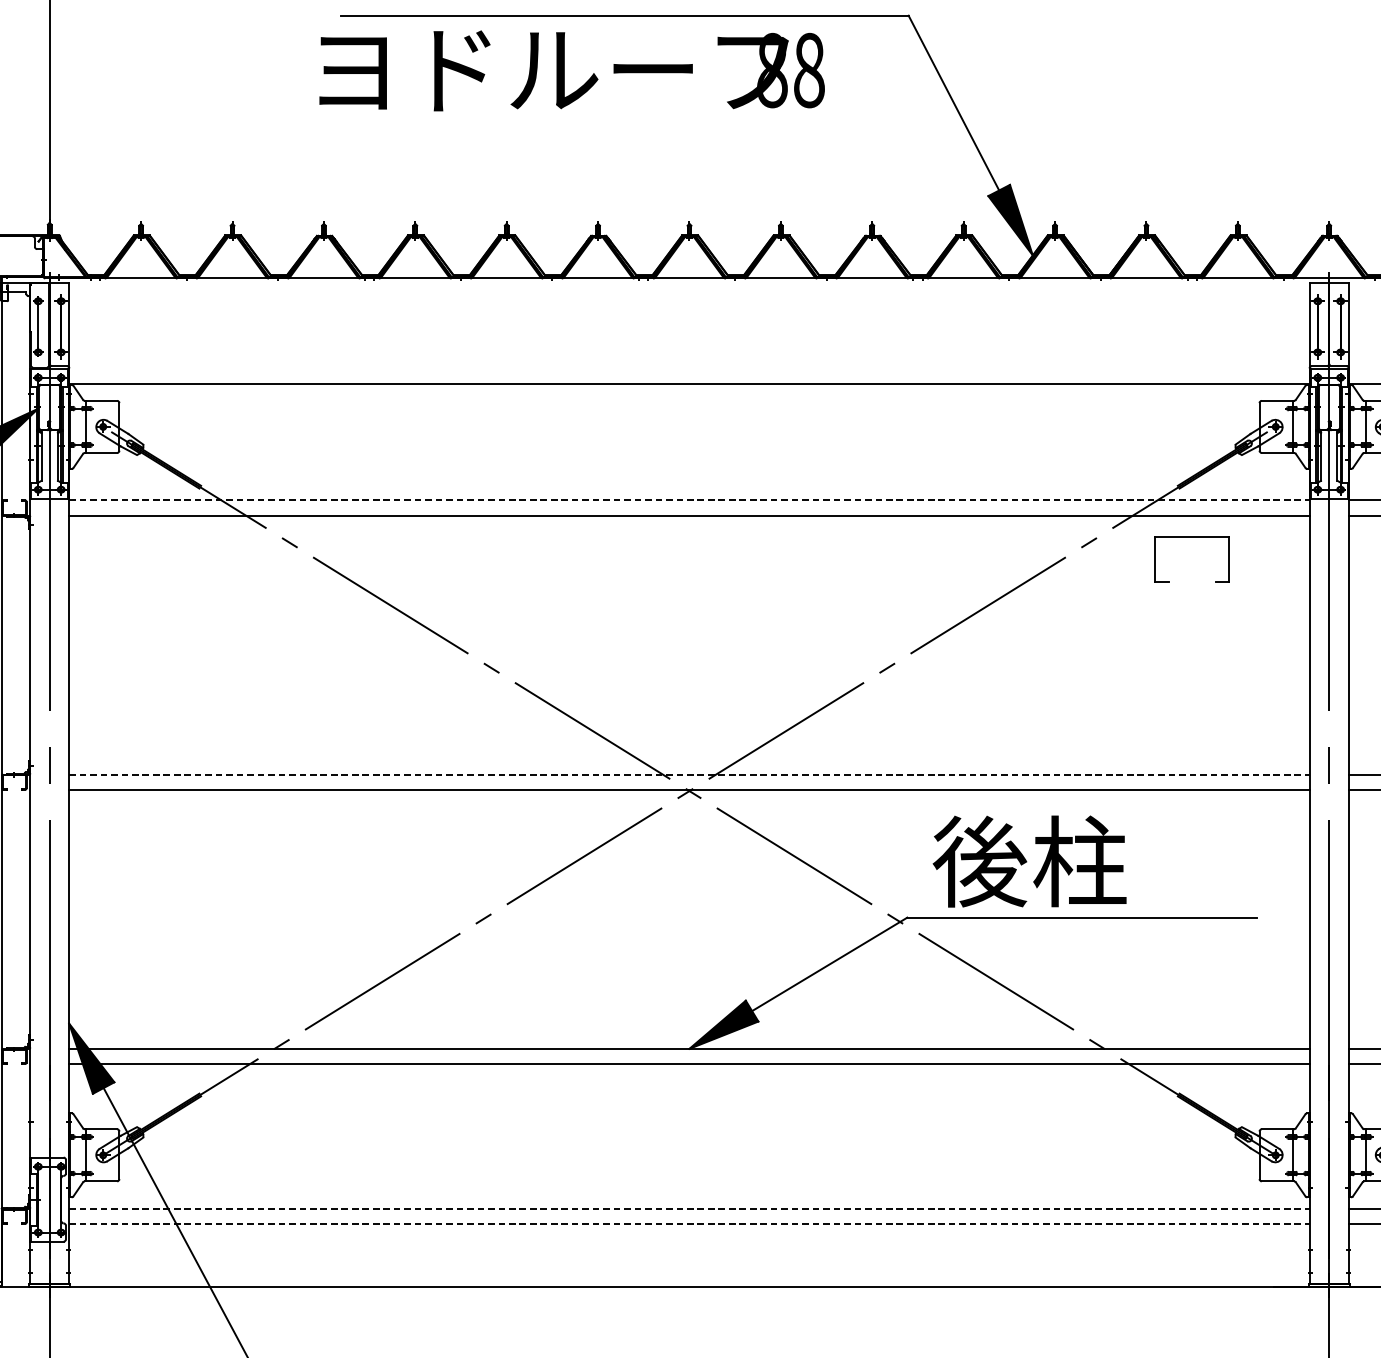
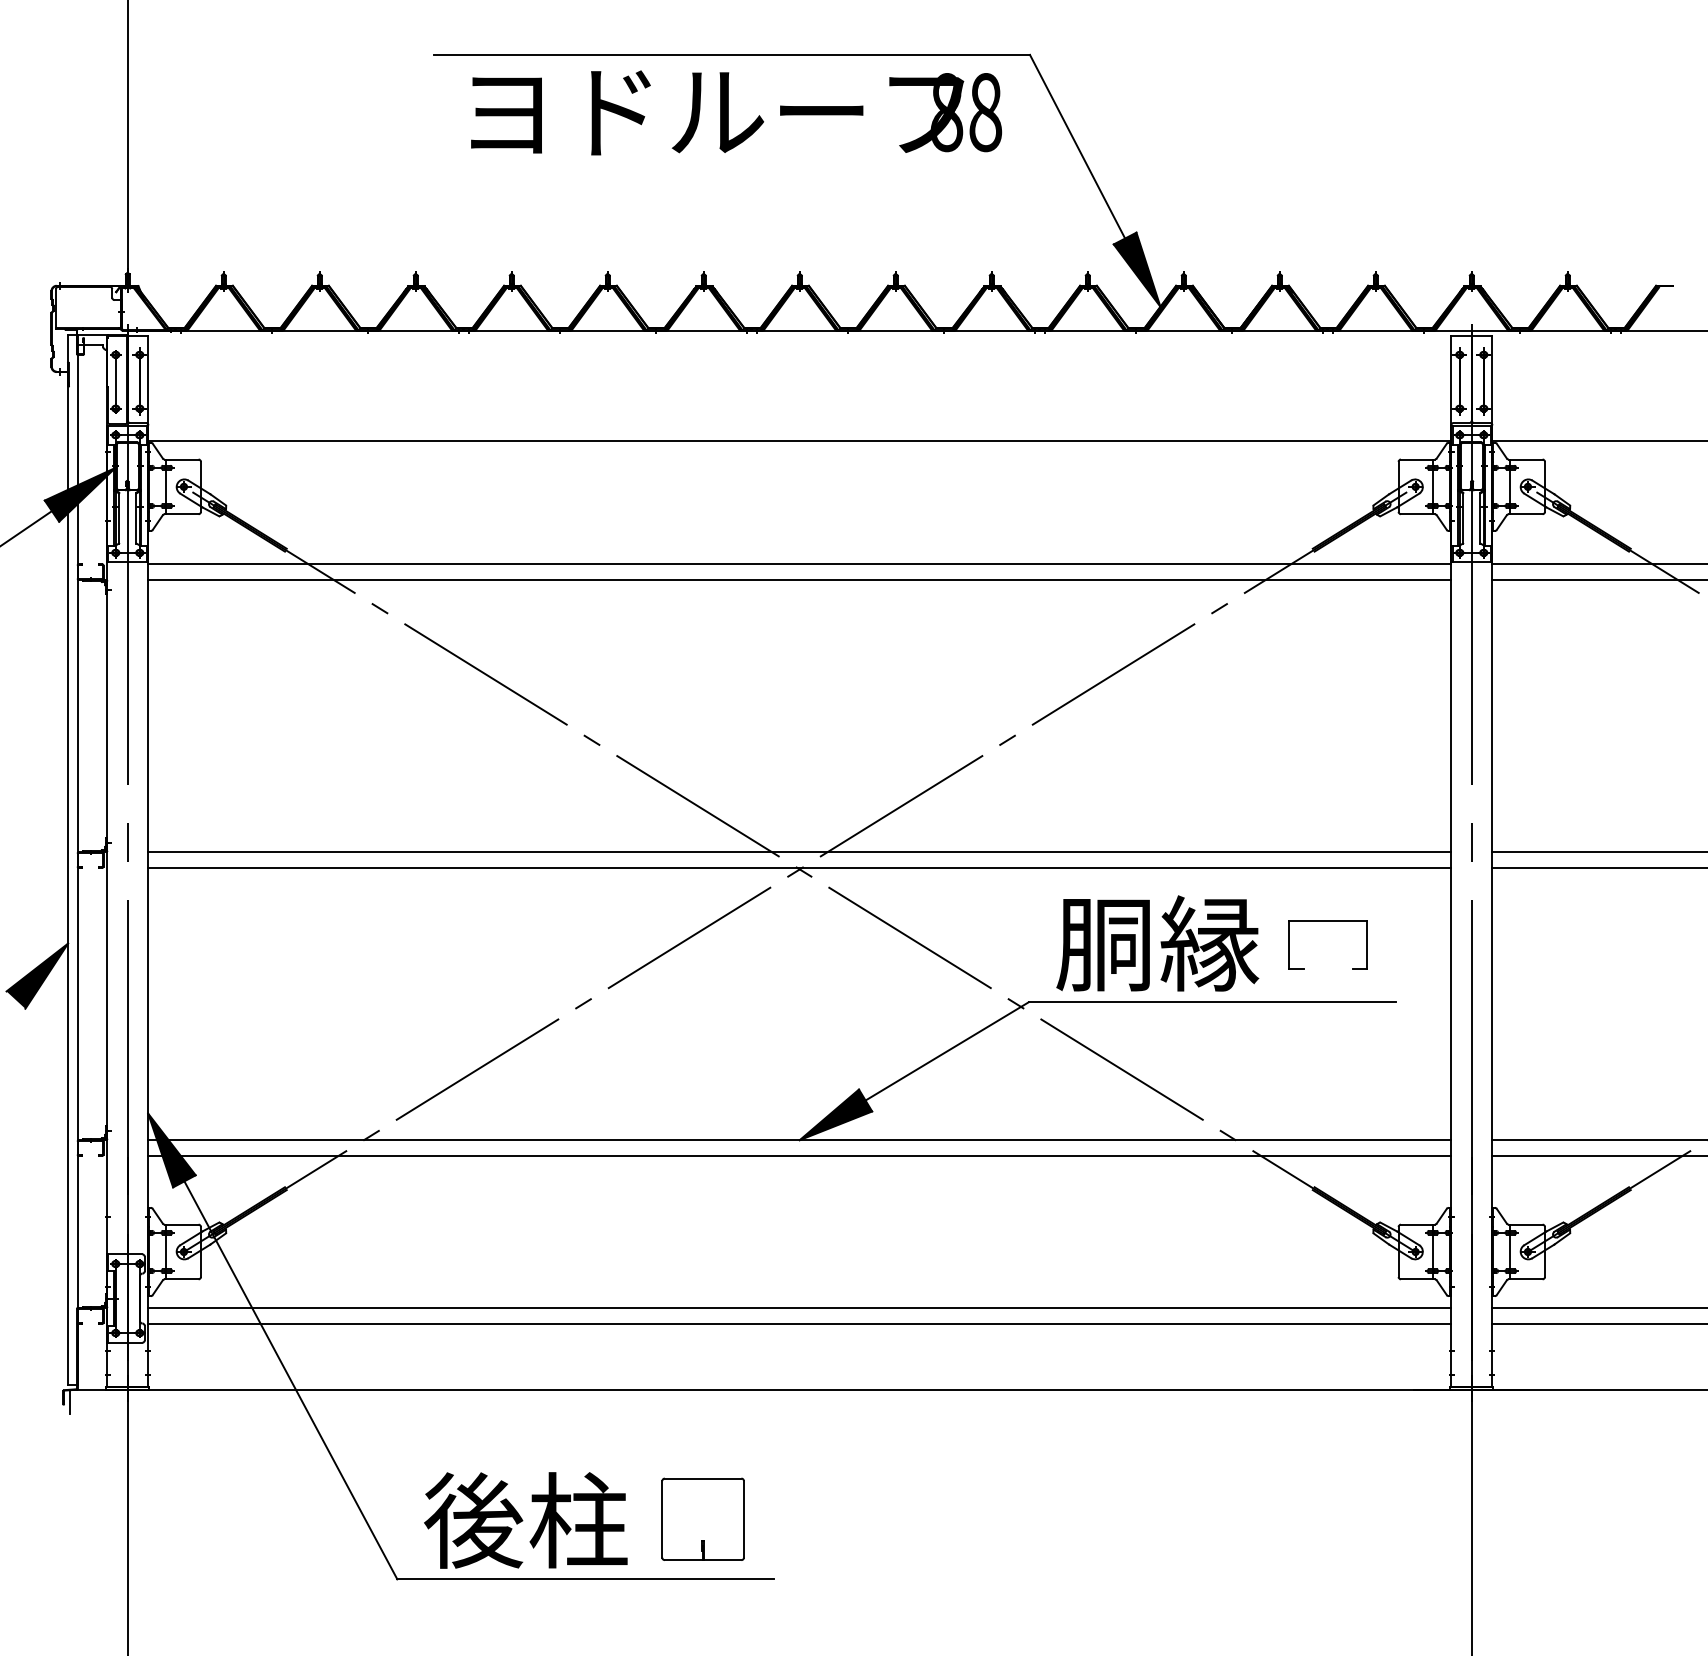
text: (572, 70) -> (736, 112), moved
line: (689, 500) -> (799, 564), dashed -> solid
part: (1191, 536) -> (1327, 921), moved
line: (689, 774) -> (799, 852), dashed -> solid
text: (1030, 861) -> (1157, 943), 後柱 -> 胴縁
line: (689, 1209) -> (799, 1308), dashed -> solid
line: (689, 1224) -> (799, 1324), dashed -> solid

